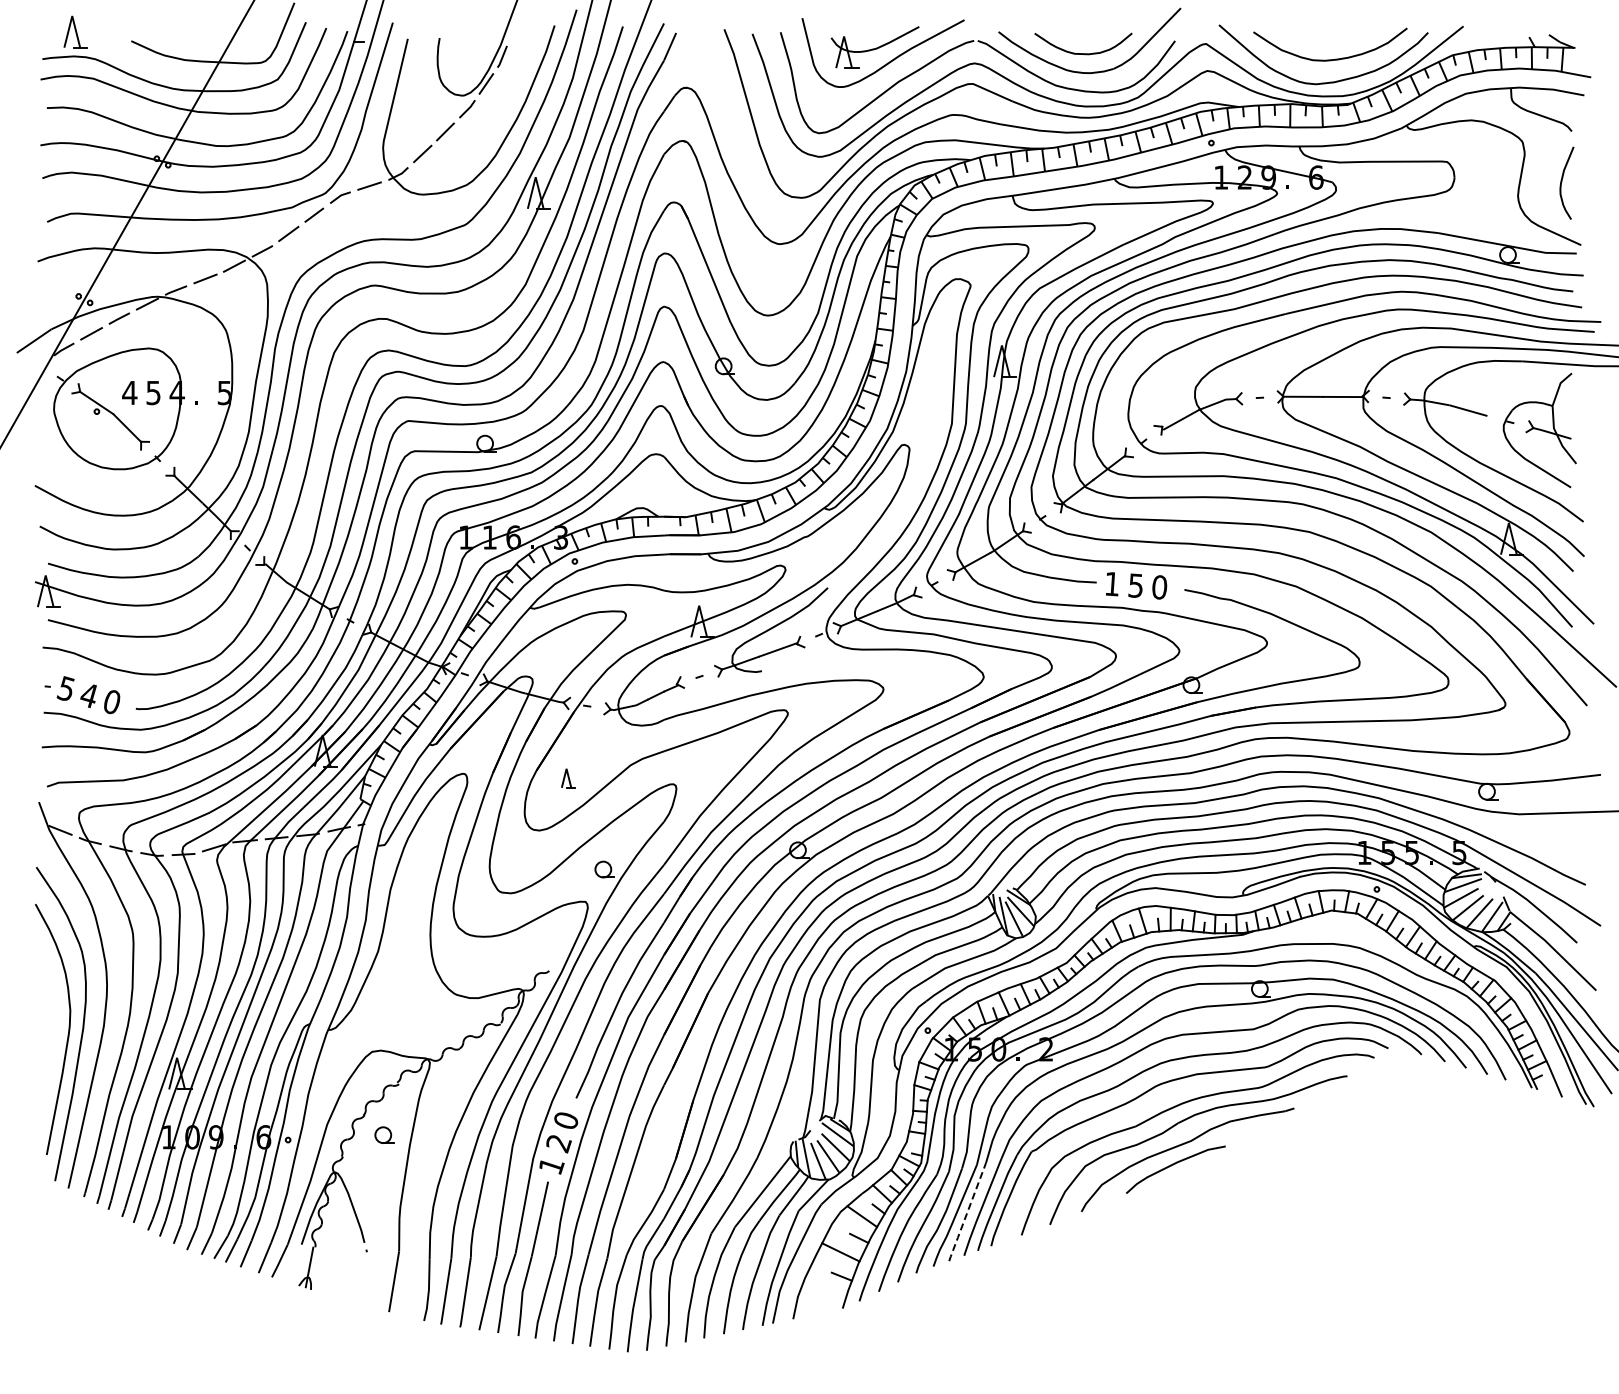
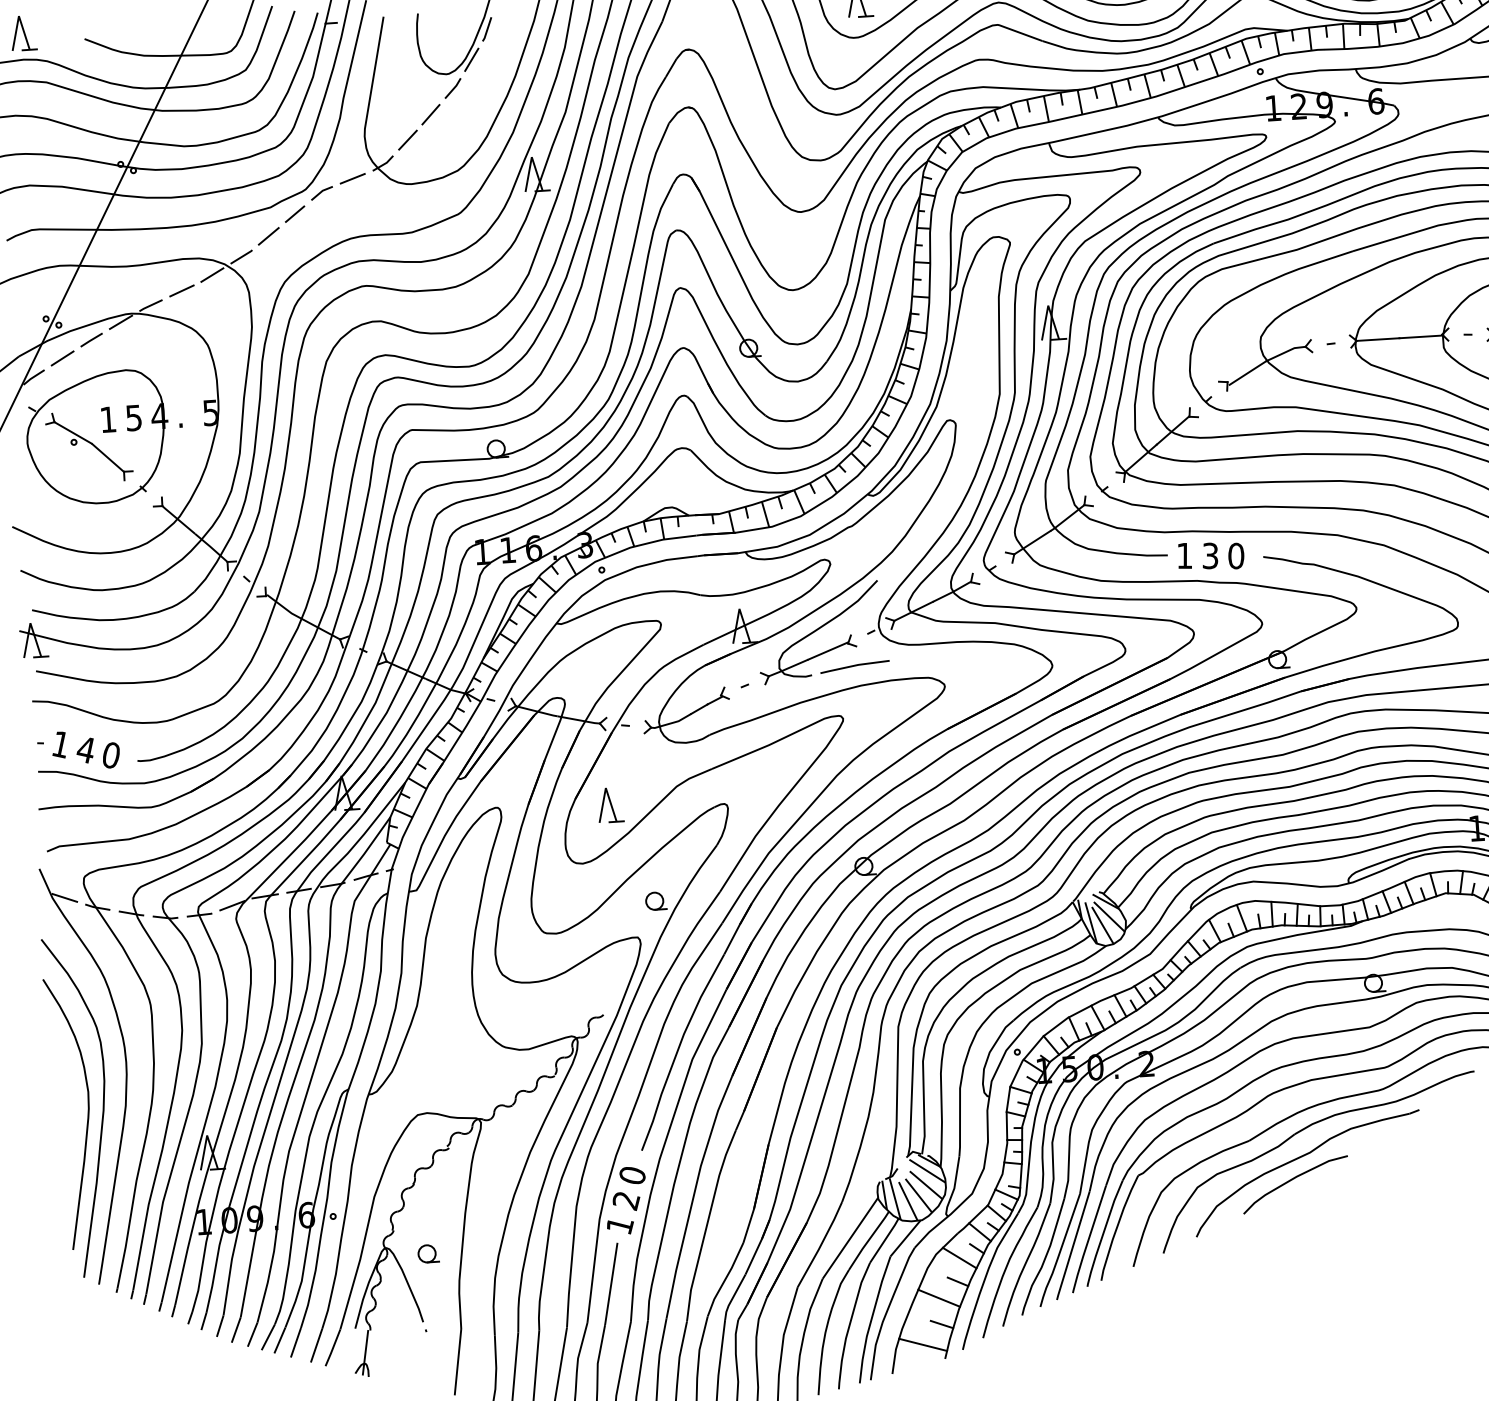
text: (129, 392) -> (107, 419), 4 -> 1
text: (1136, 585) -> (1211, 555), 5 -> 3
line: (801, 665) -> (854, 666), added
text: (65, 689) -> (59, 745), 5 -> 1
part: (568, 778) -> (610, 805), size x1.67
part: (384, 1134) -> (428, 1253), moved
line: (967, 1213) -> (1073, 1247), dashed -> solid
line: (822, 1294) -> (922, 1345), added

